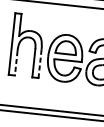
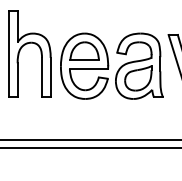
line: (16, 63) -> (17, 80), dashed -> solid
line: (39, 63) -> (50, 77), dashed -> solid

